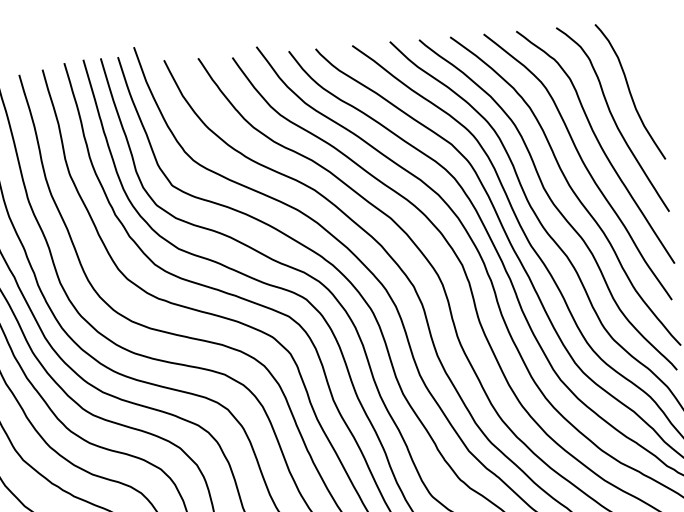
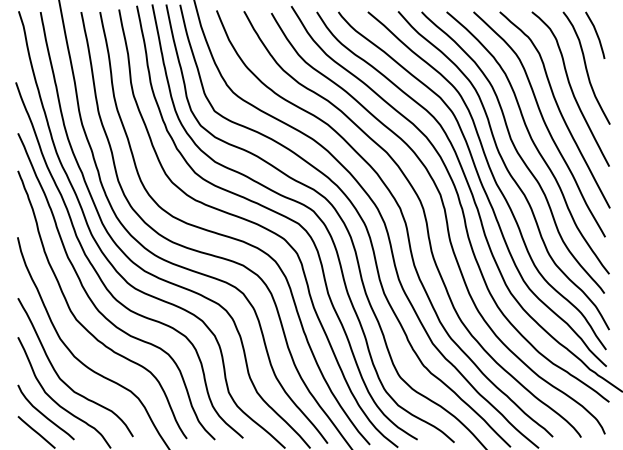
line: (637, 47) -> (595, 33), added

